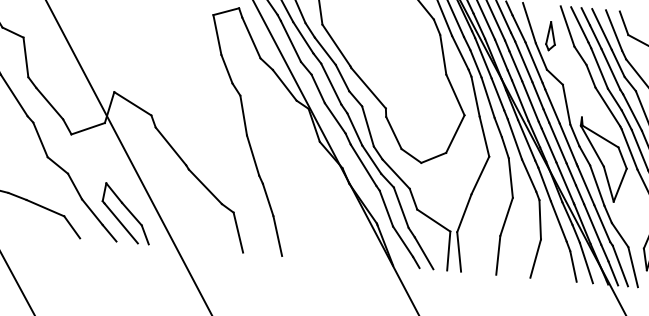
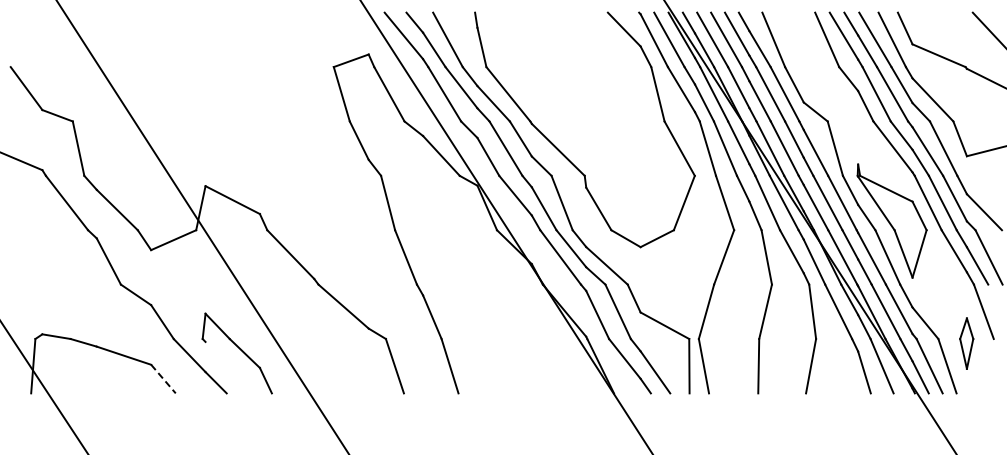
part: (551, 36) -> (805, 55), removed
line: (120, 223) -> (230, 367), removed
line: (72, 227) -> (163, 379), solid -> dashed

